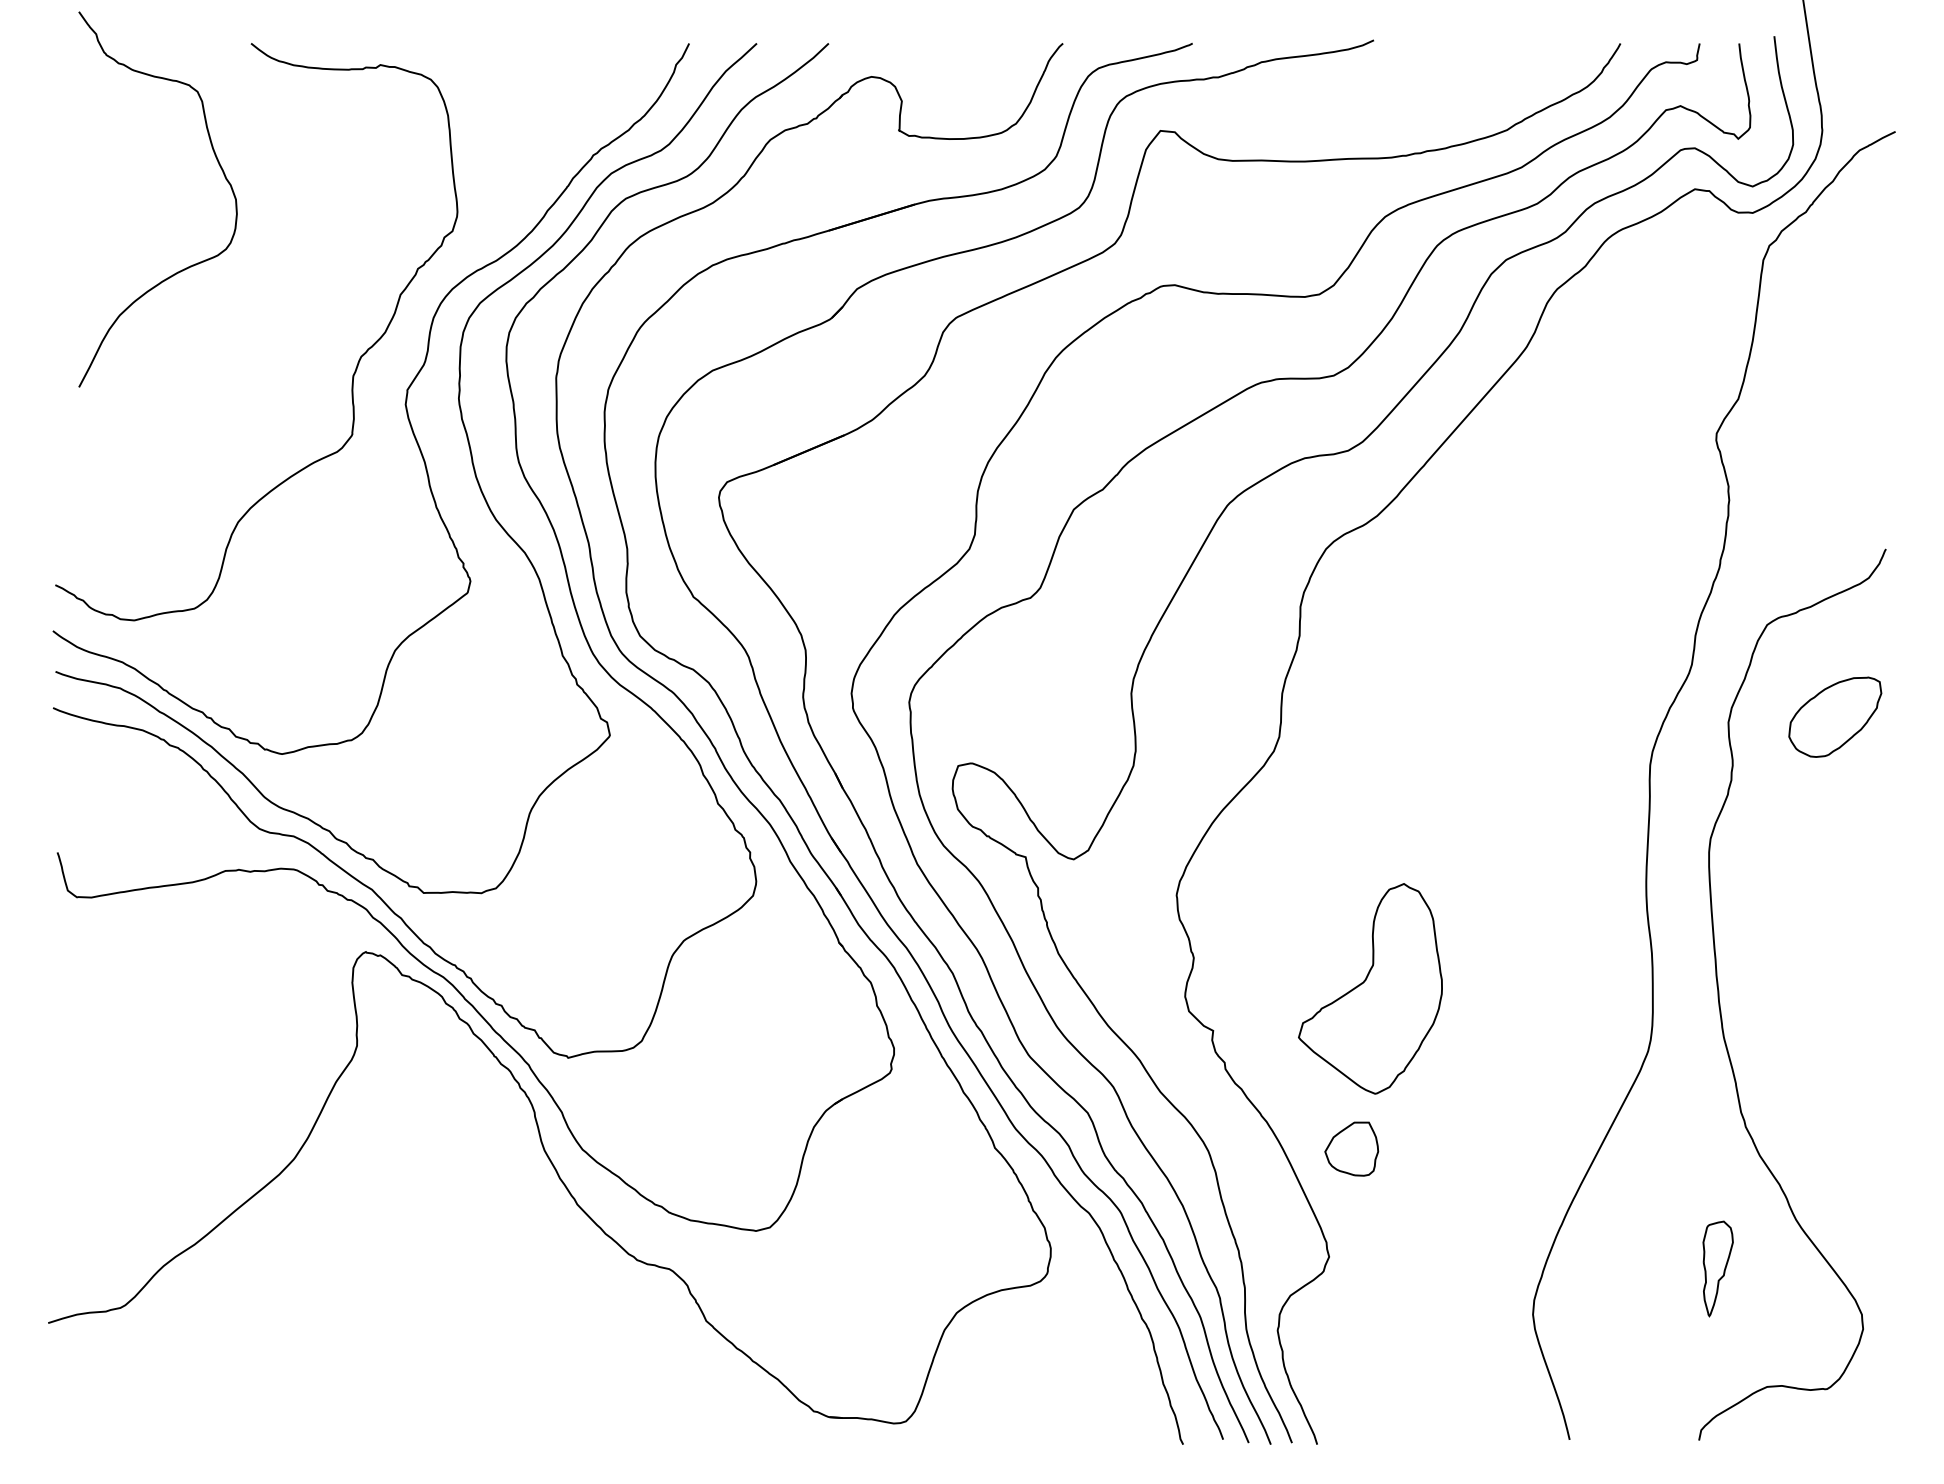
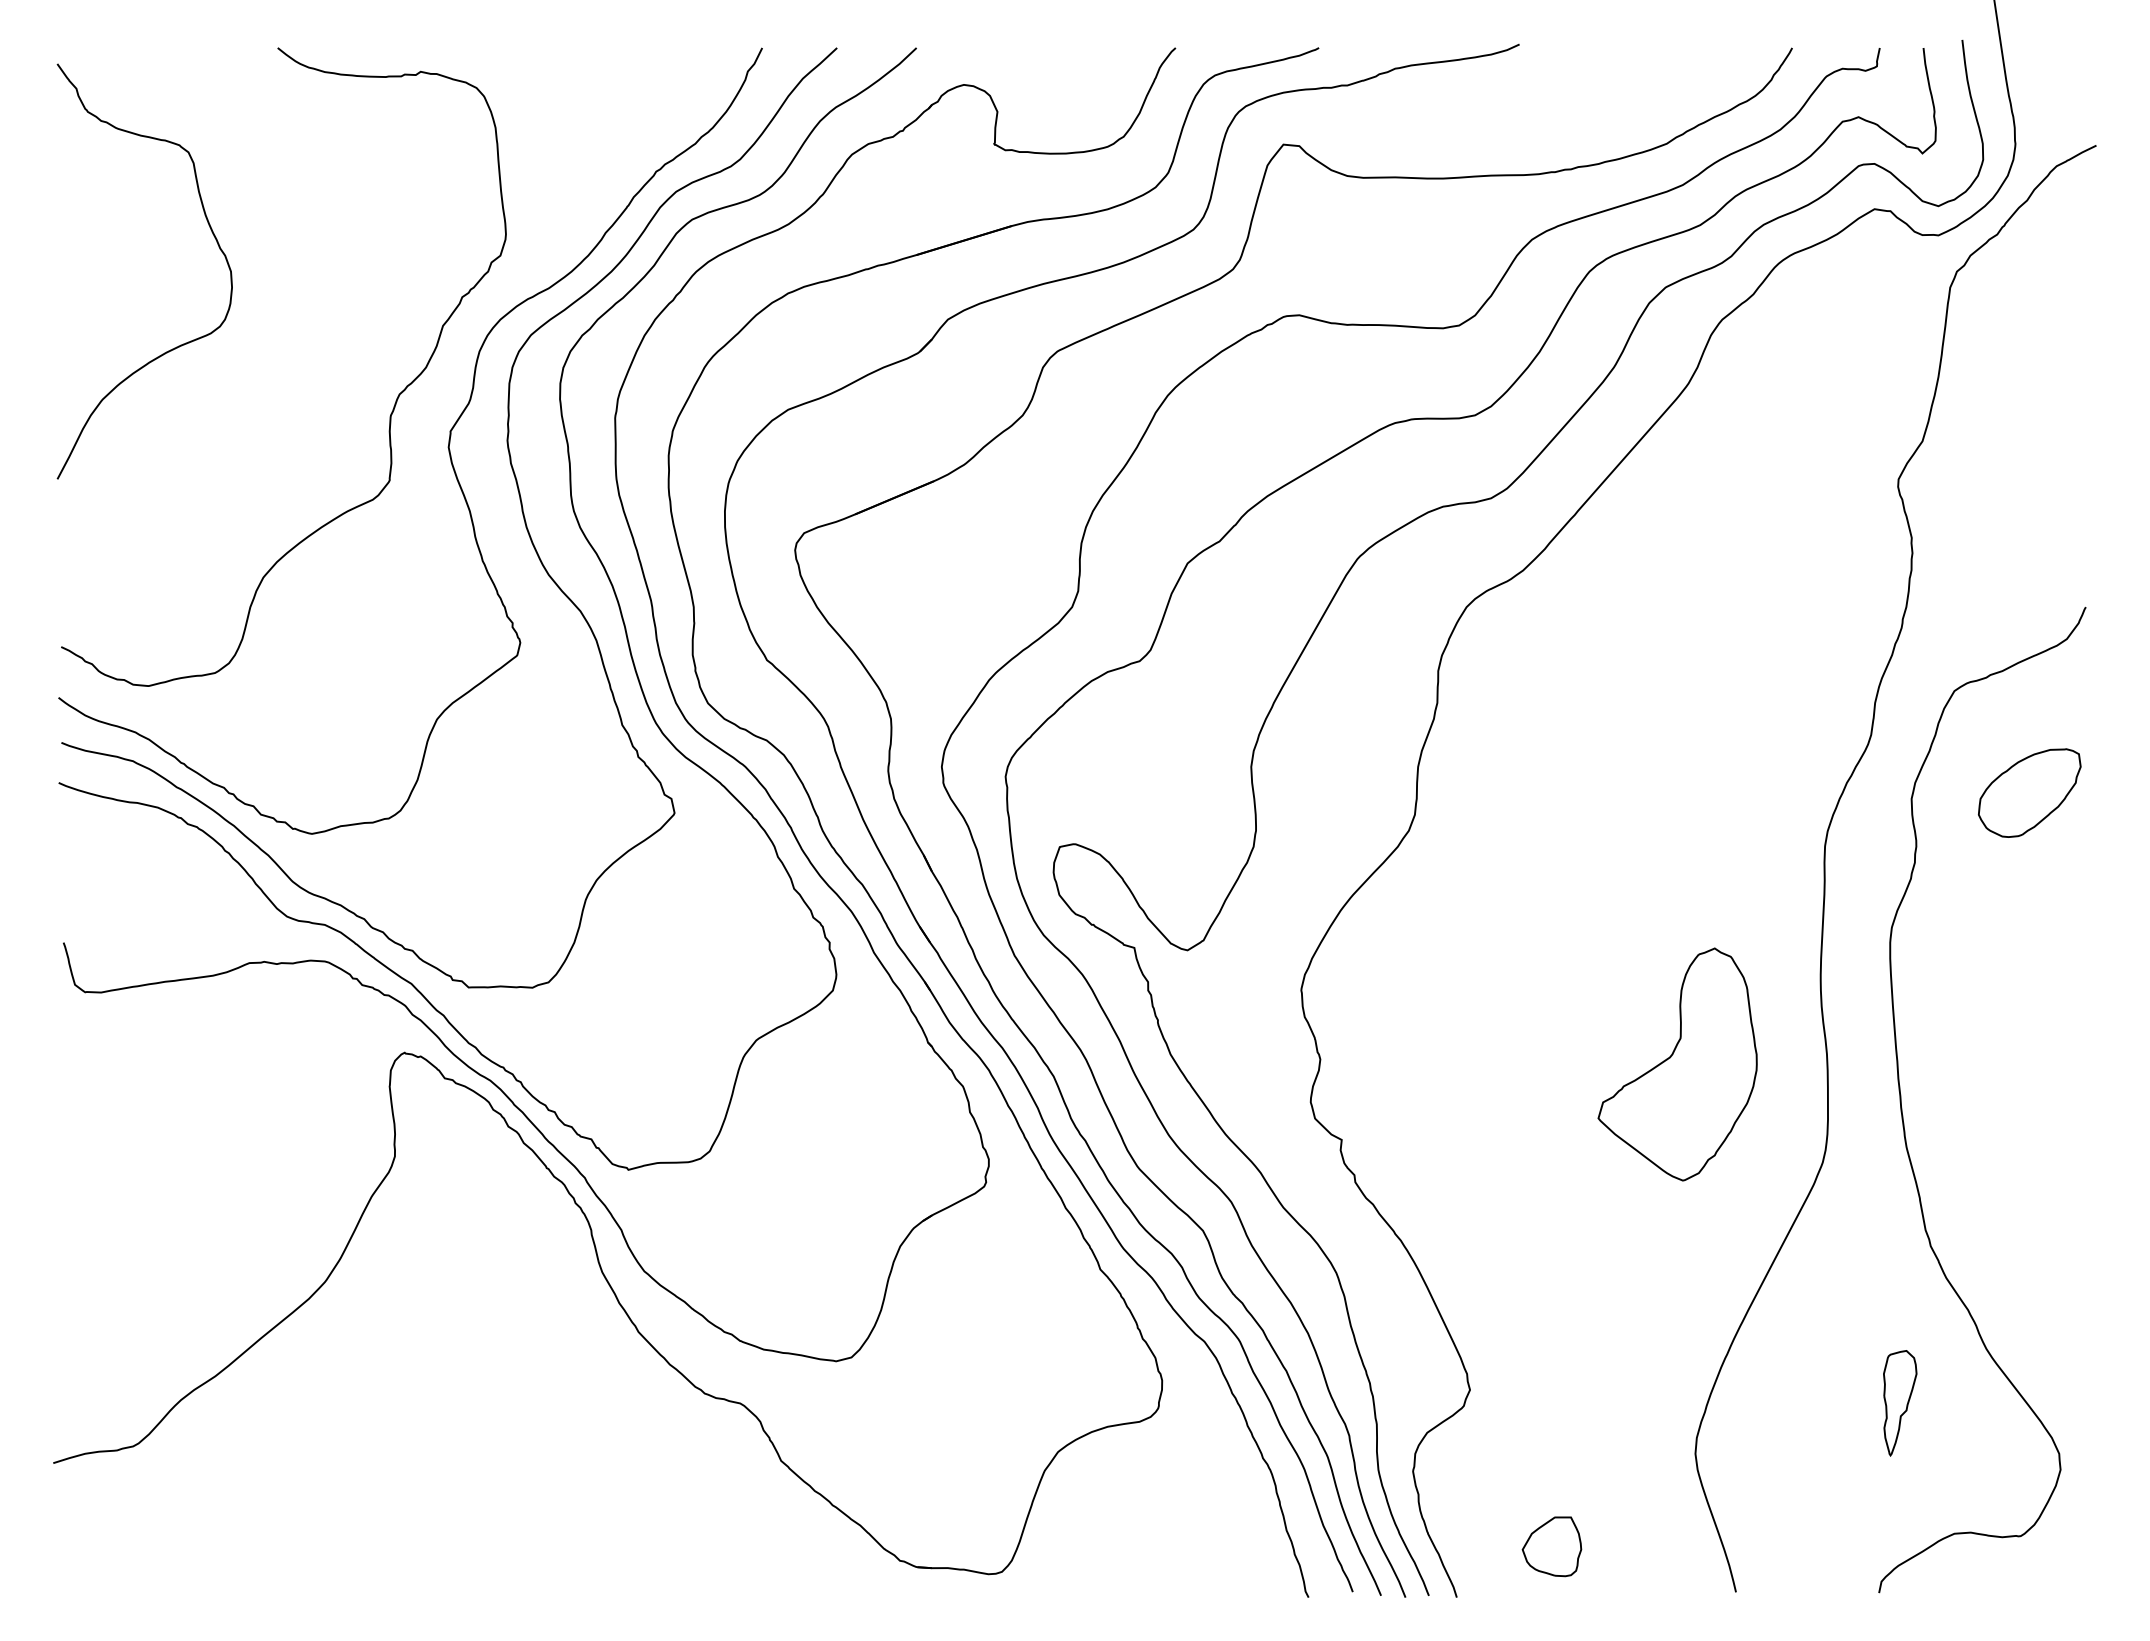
curve: (220, 167) -> (213, 236), moved
part: (1370, 988) -> (1677, 1064), moved
part: (1351, 1148) -> (1551, 1546), moved

